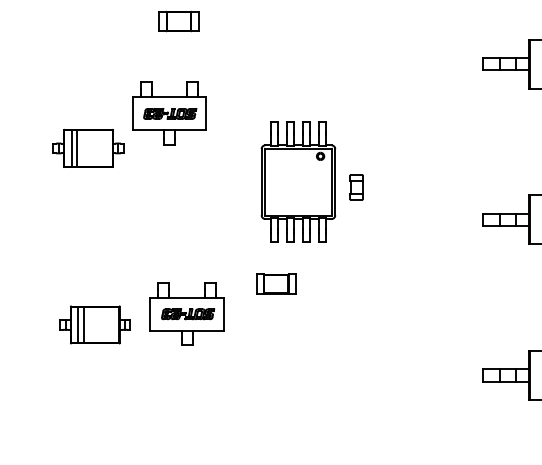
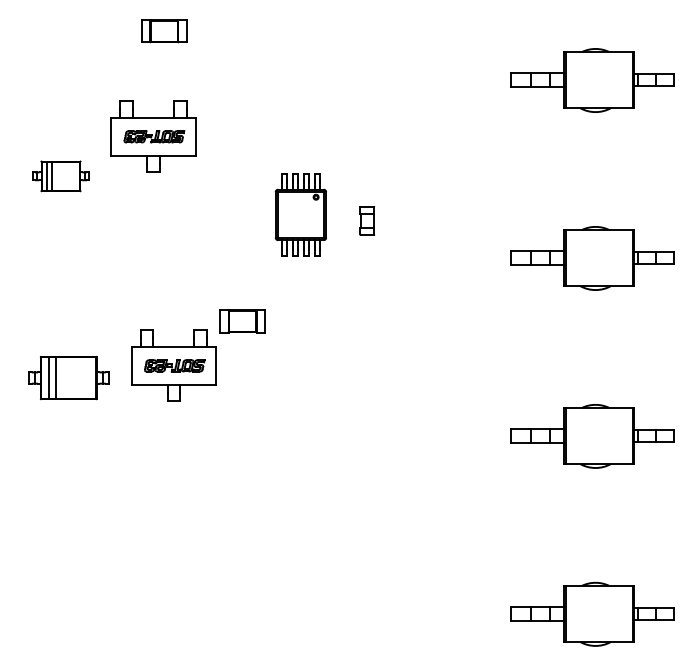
part: (88, 148) -> (60, 176), size x0.7
part: (298, 181) -> (300, 214), size x0.6
part: (276, 284) -> (242, 321), moved

